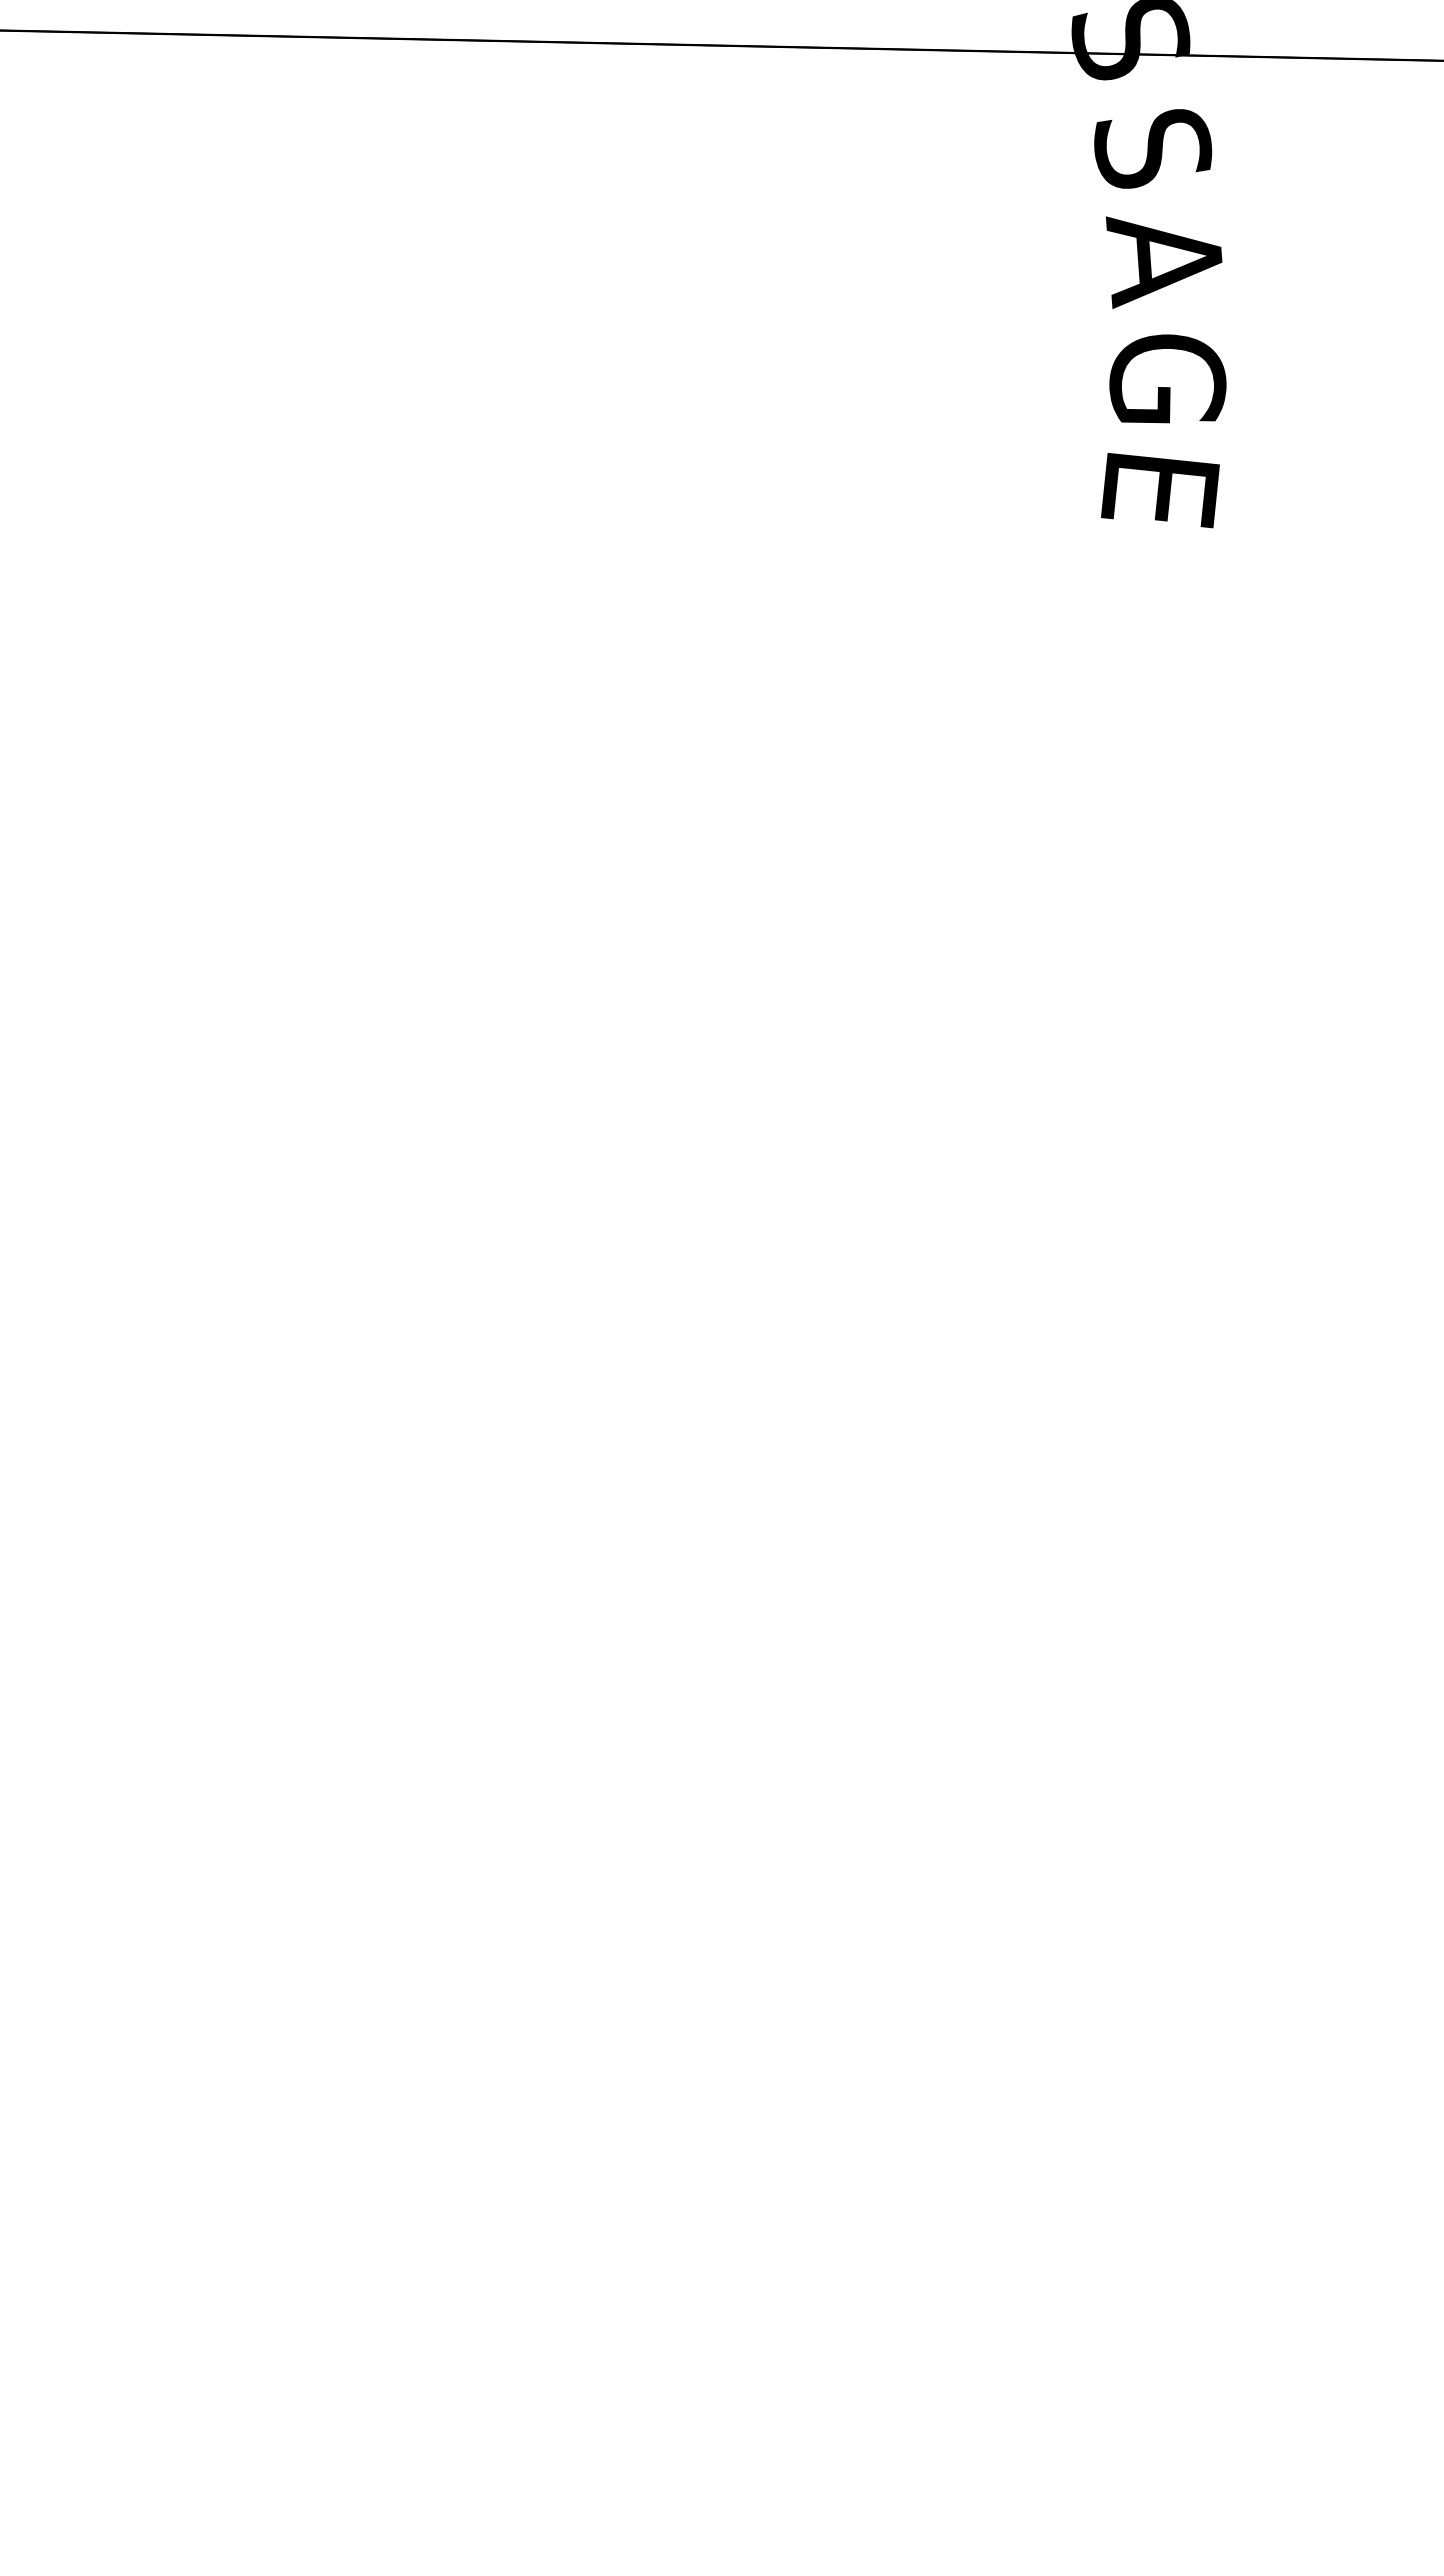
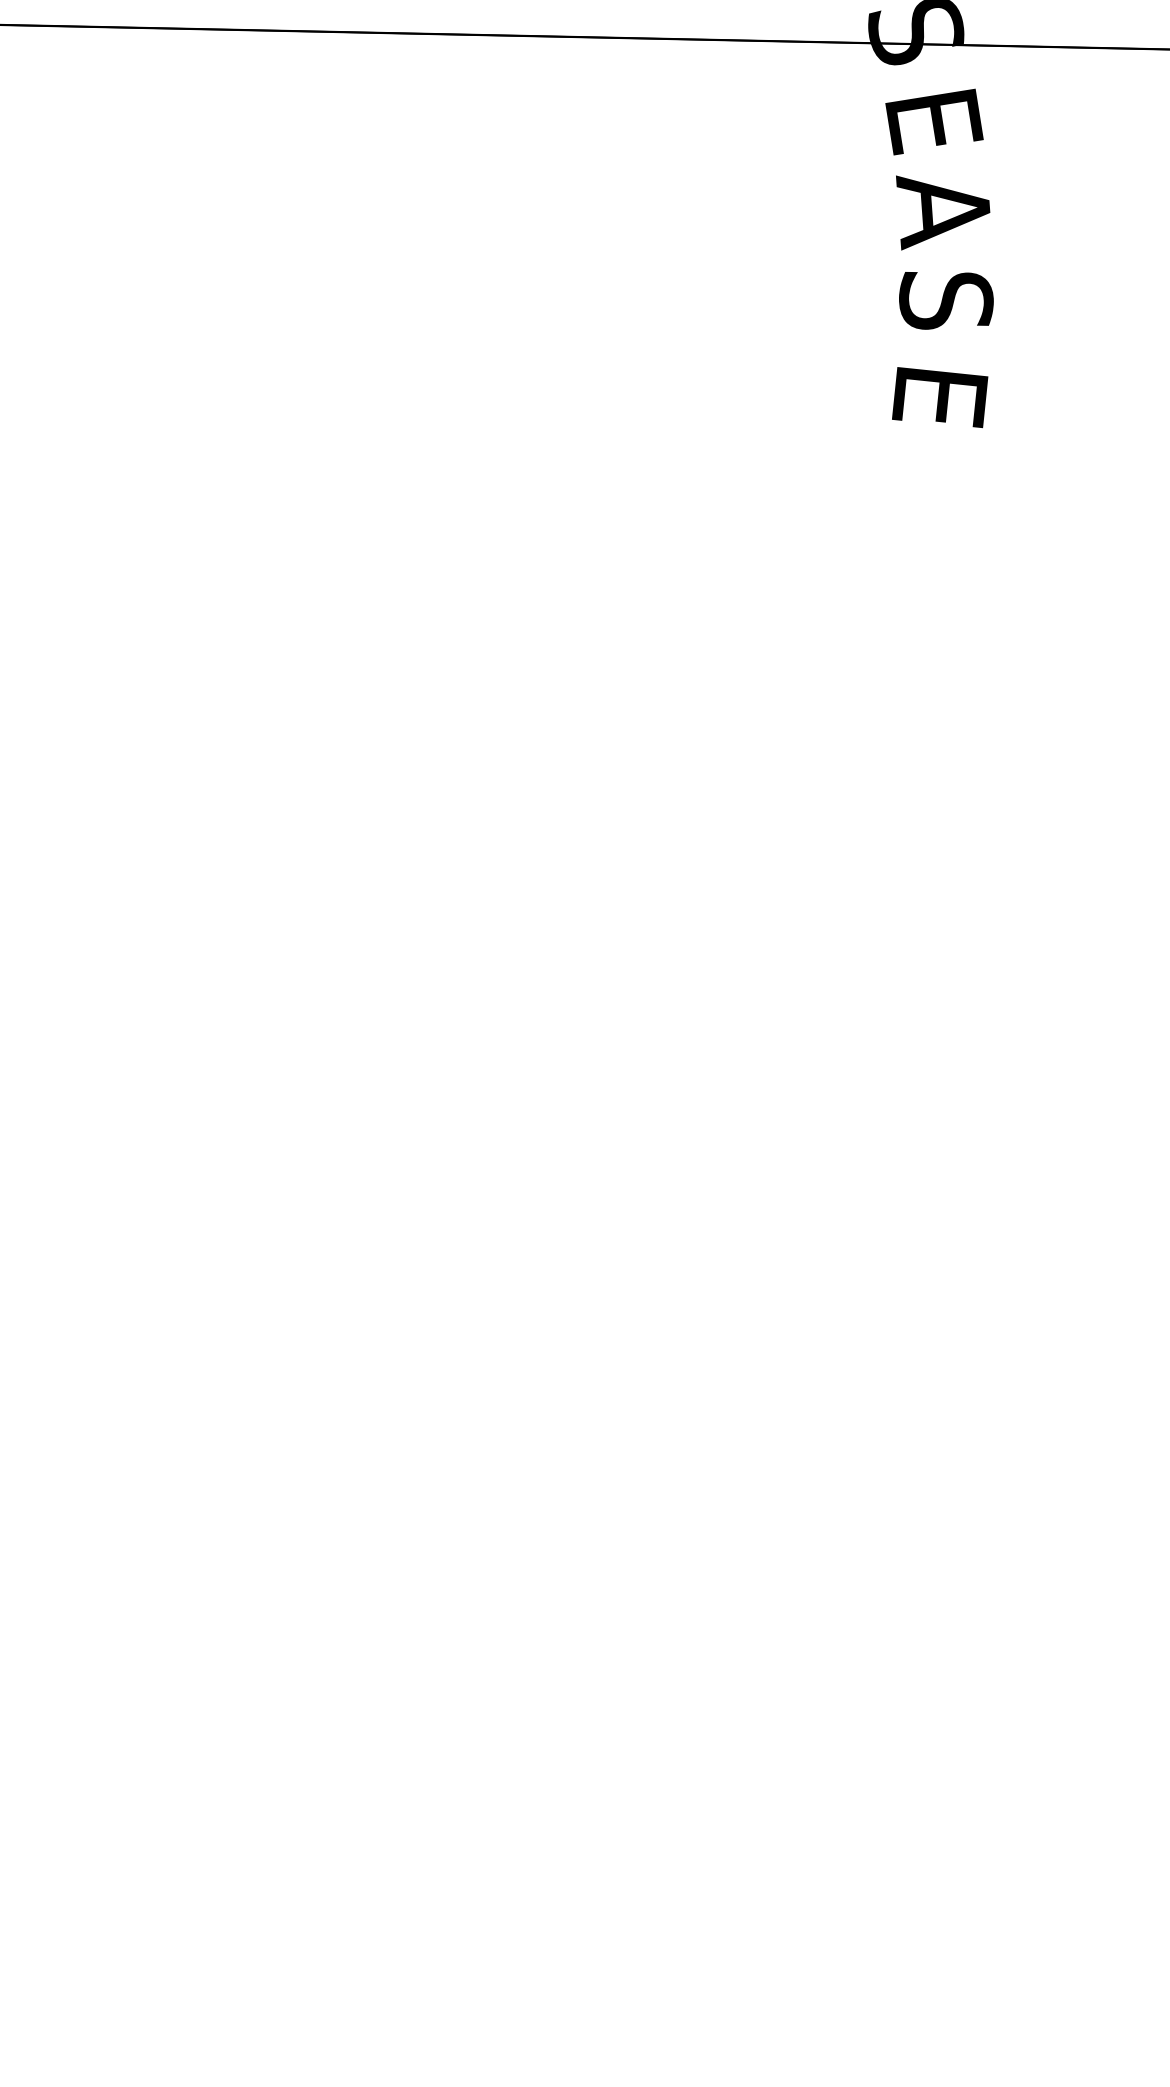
text: (1153, 150) -> (934, 122), S -> E
text: (1167, 378) -> (945, 306), G -> S

